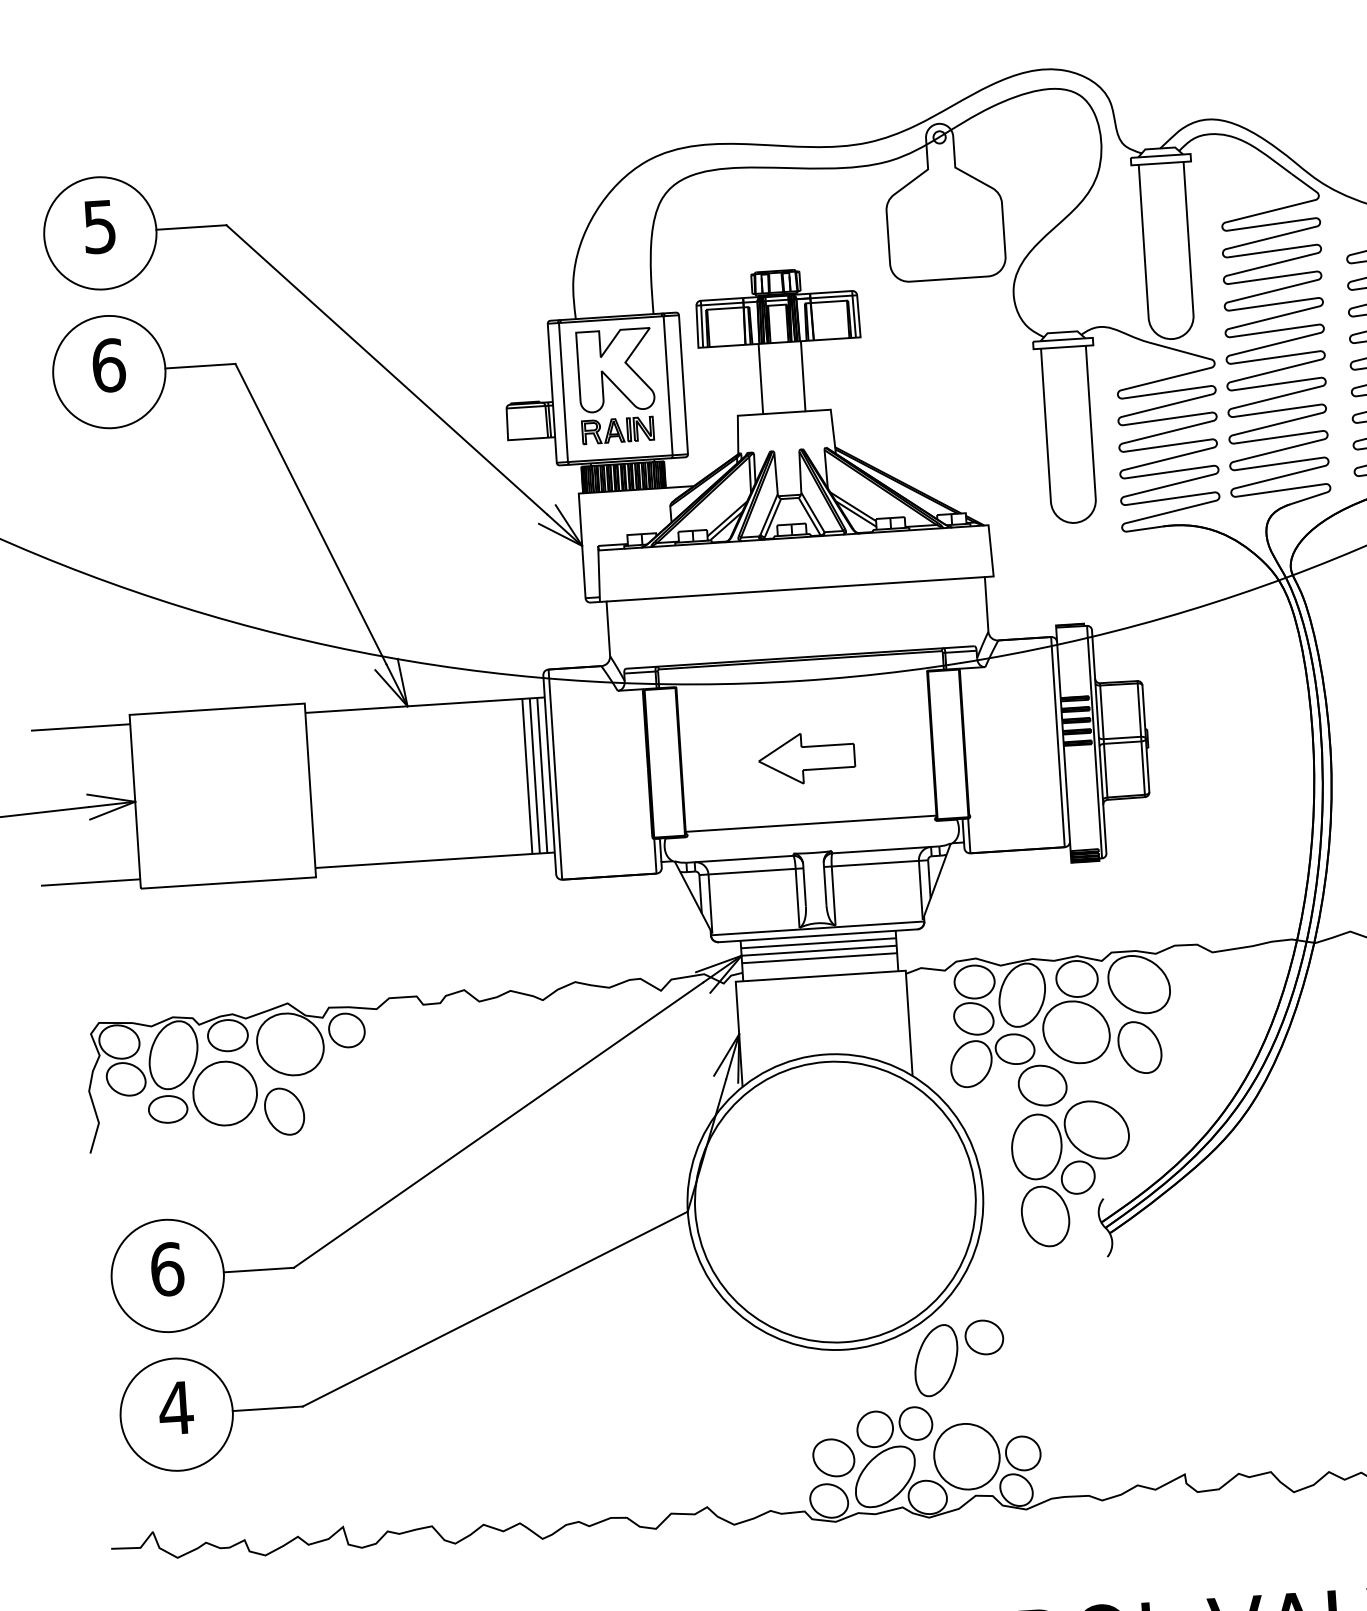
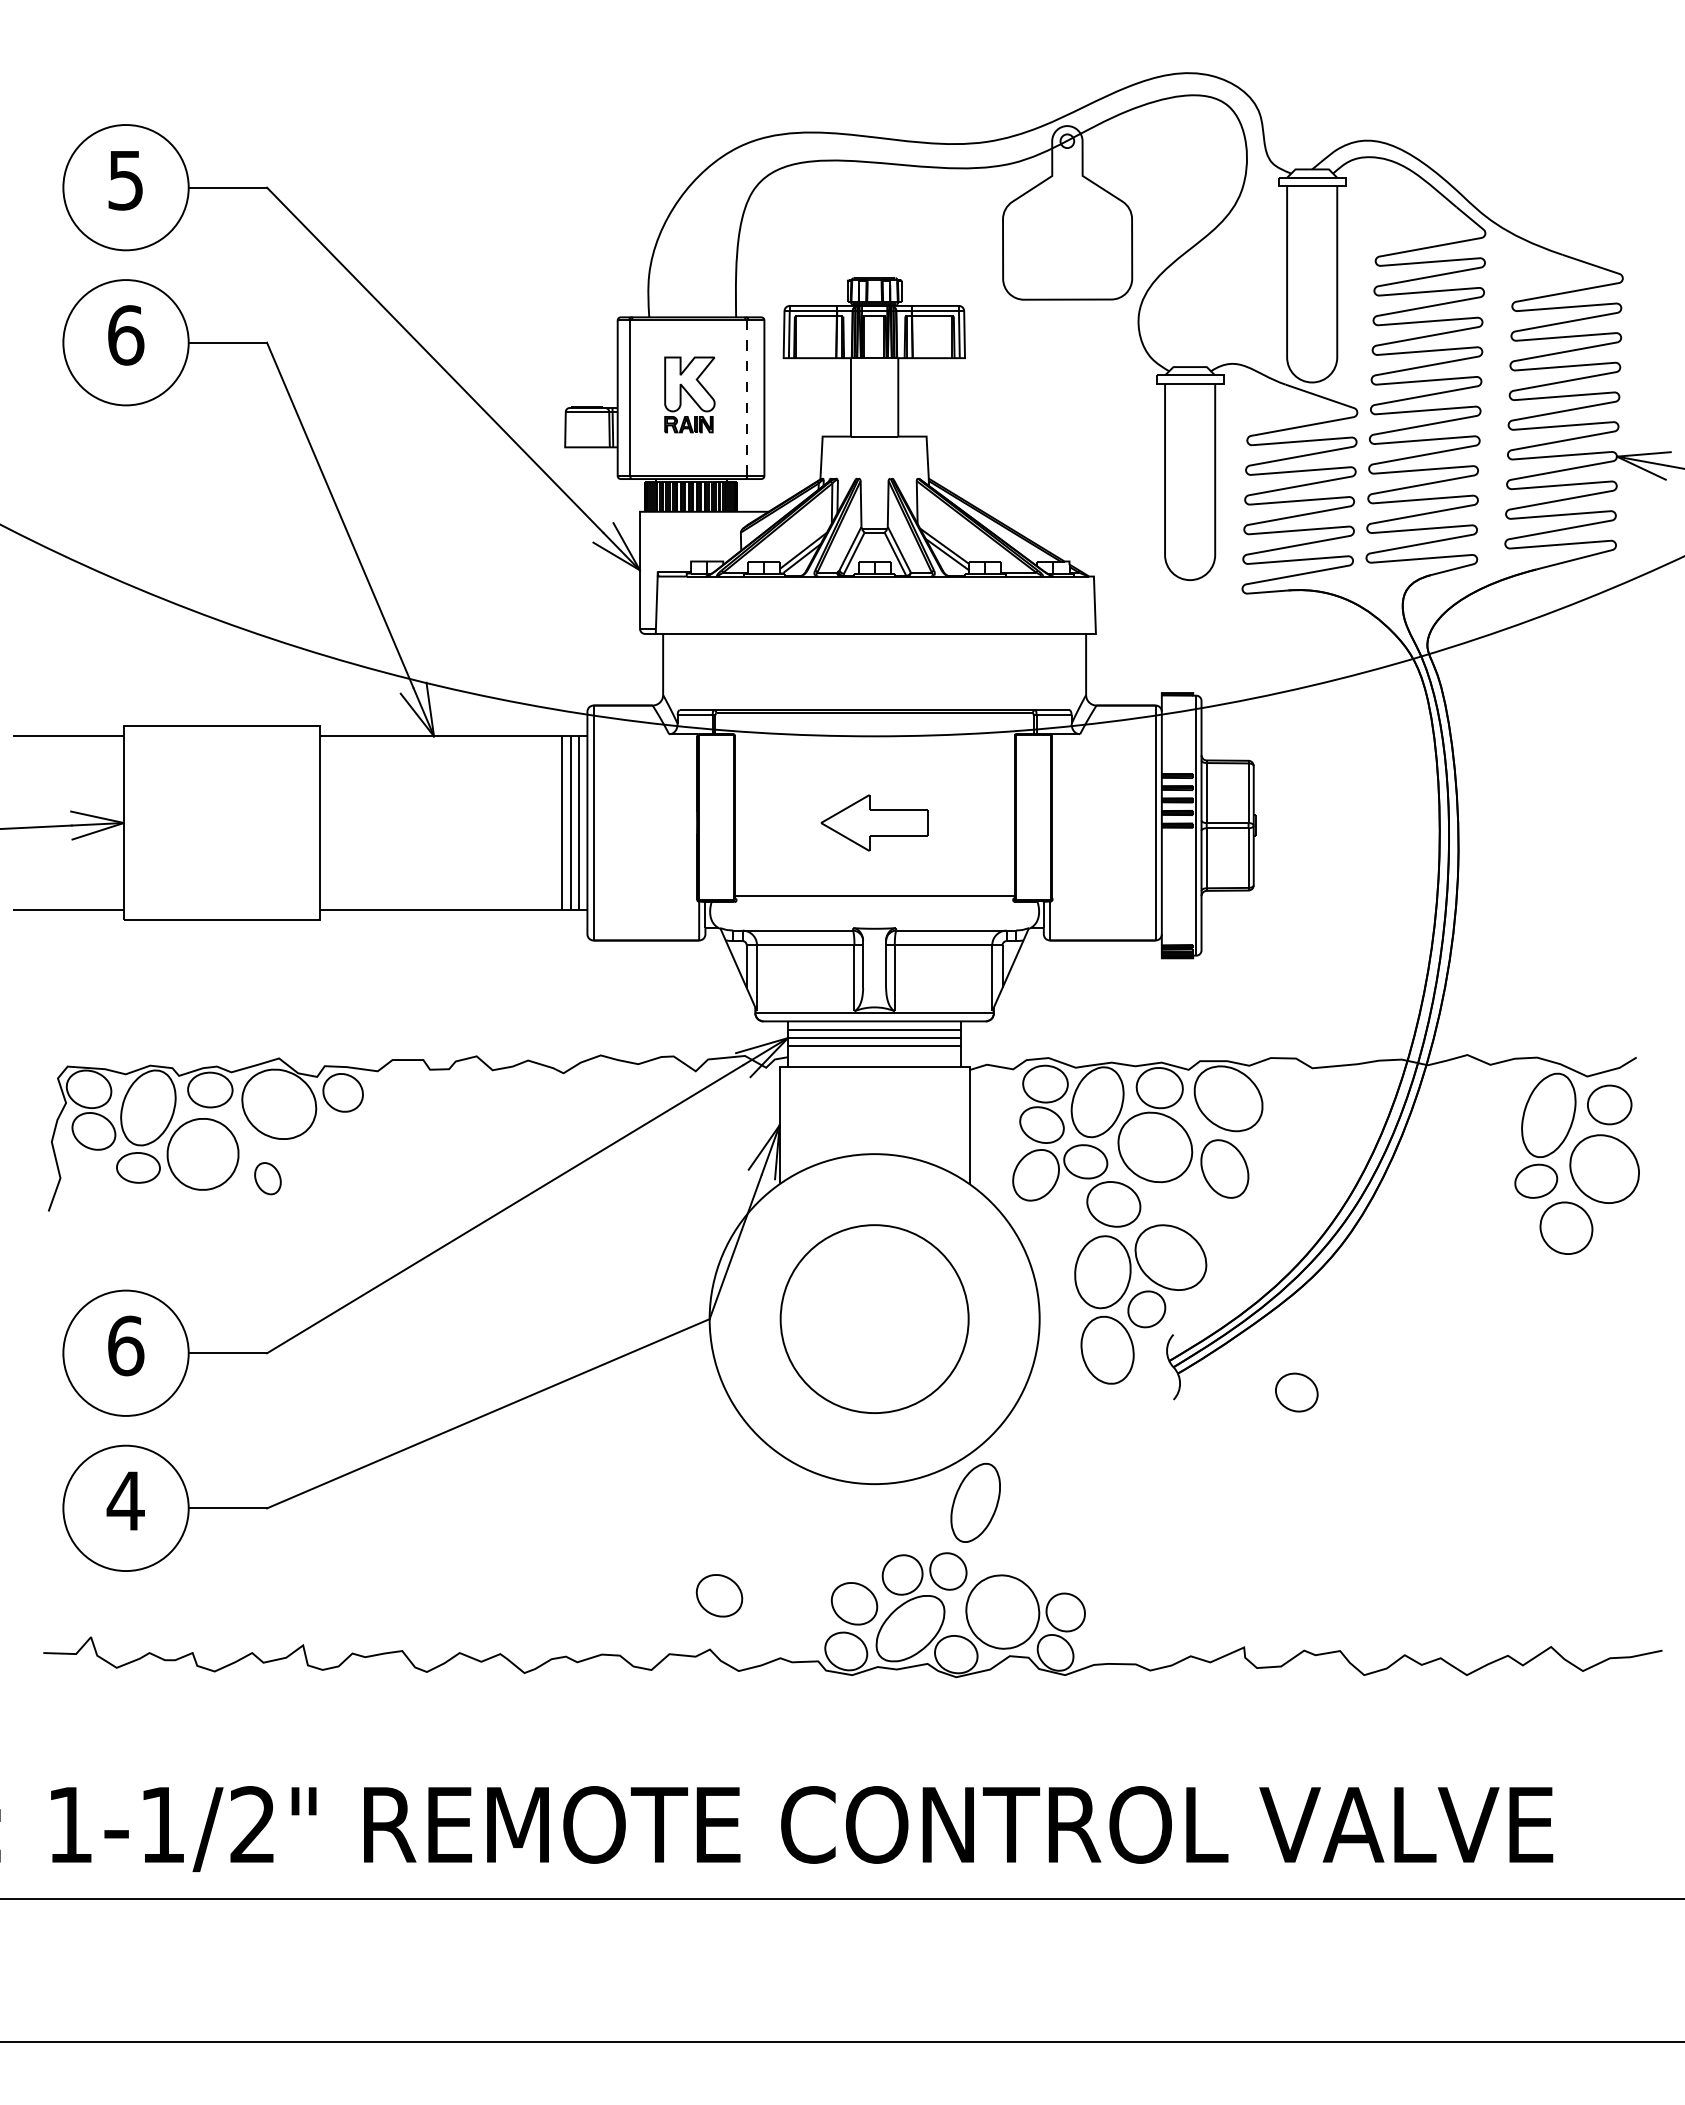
part: (616, 385) -> (689, 394), size x0.6
line: (668, 386) -> (747, 398), solid -> dashed
part: (284, 1111) -> (267, 1178), size x0.6
circle: (835, 1201) -> (874, 1318), size x0.6
part: (984, 1337) -> (1296, 1392), moved
part: (712, 1458) -> (719, 1595), added

